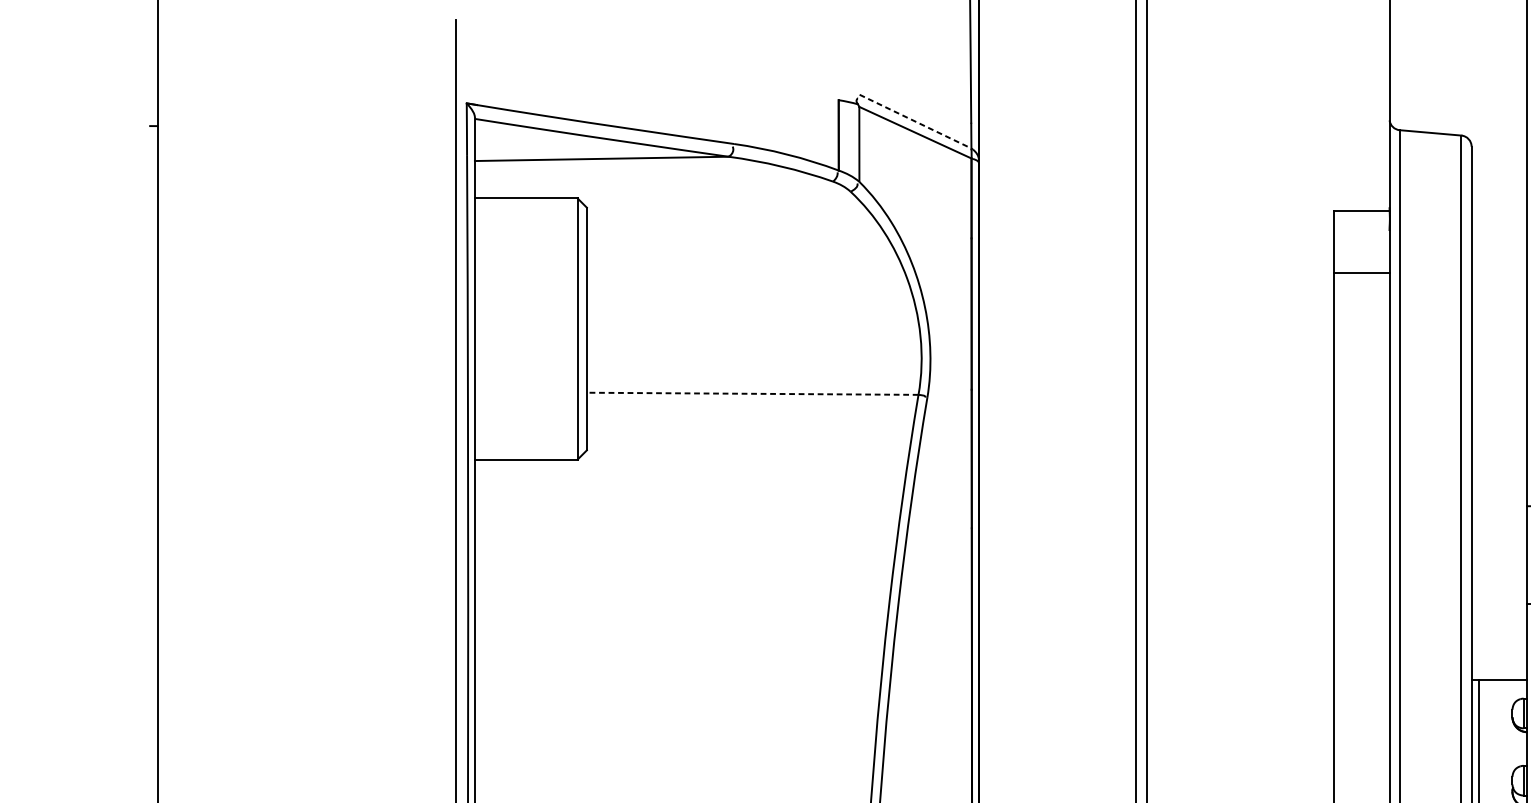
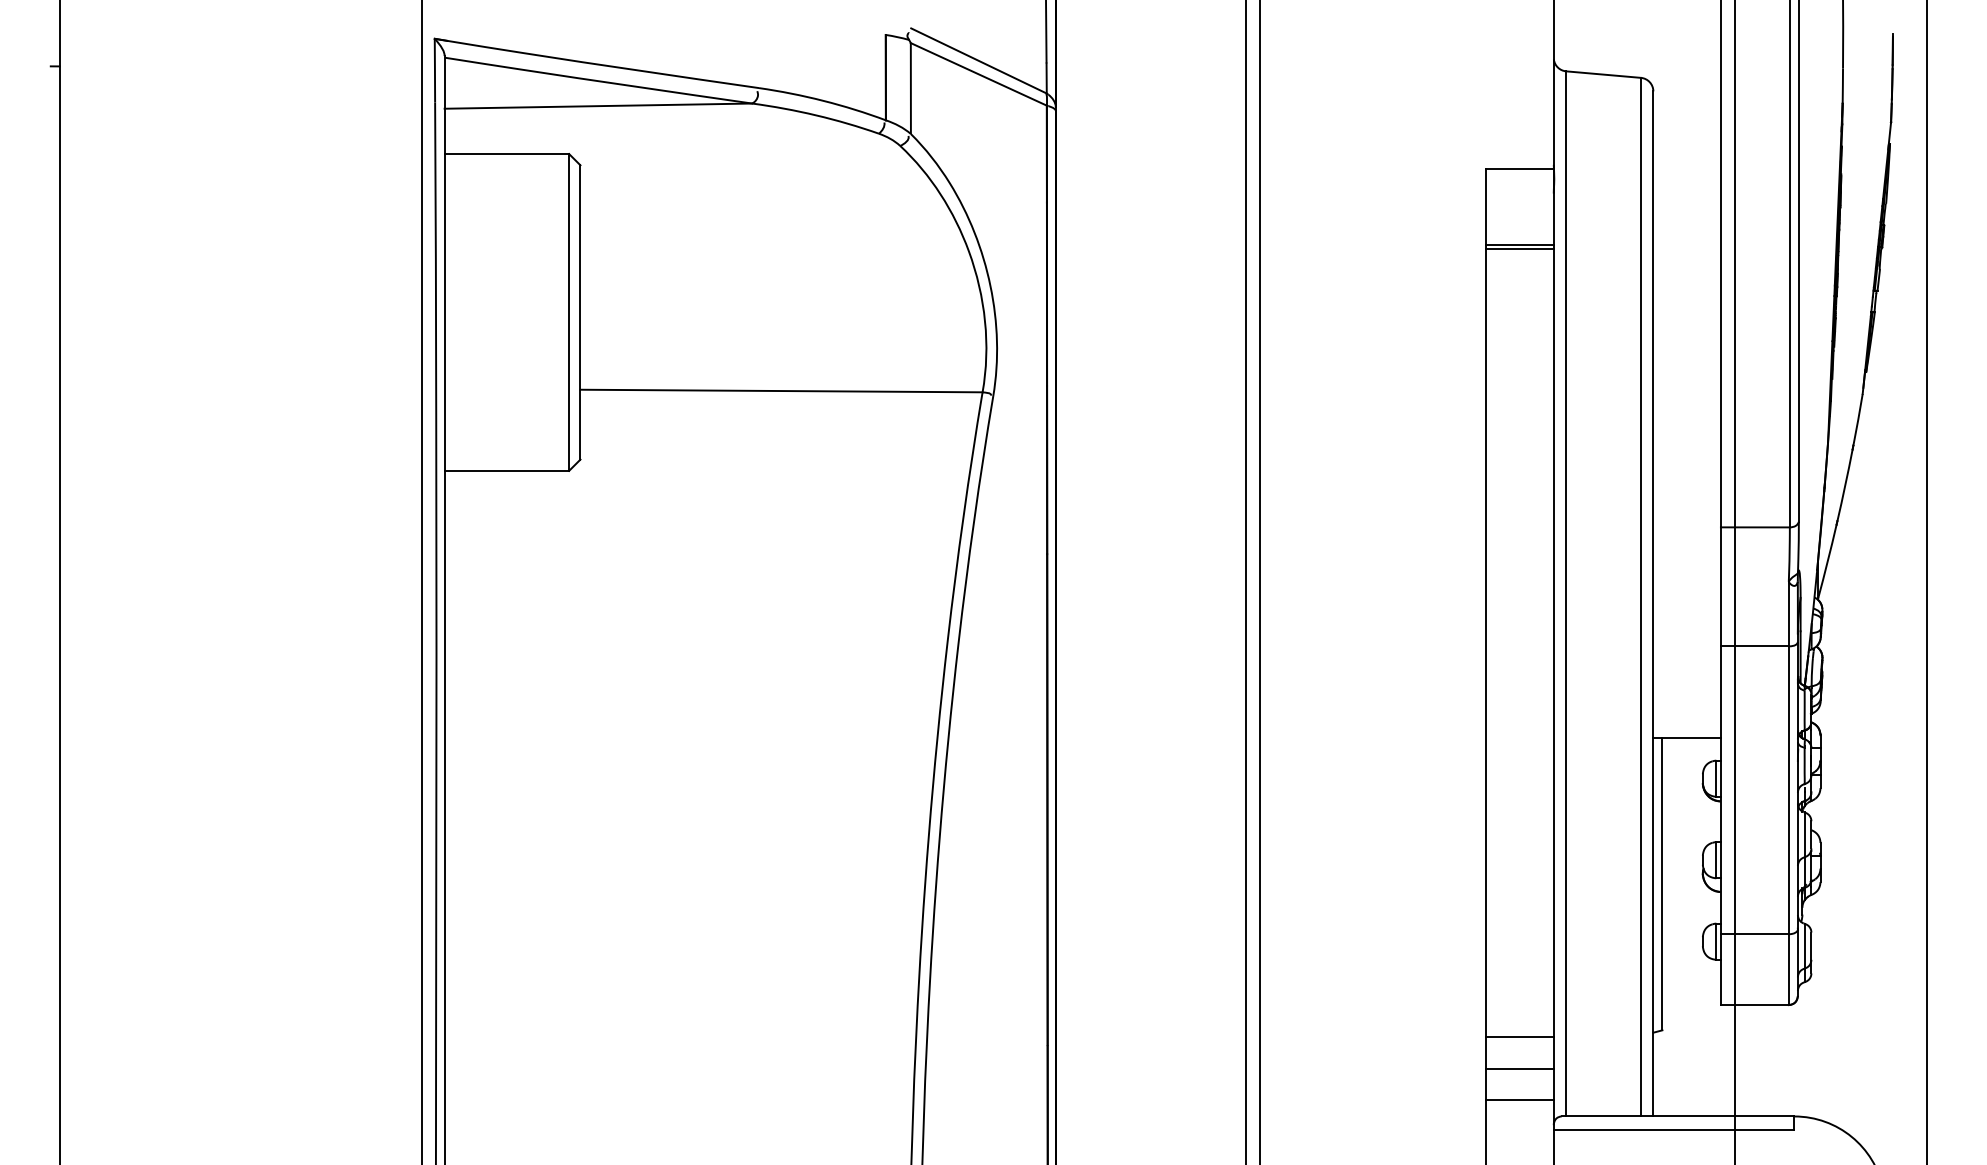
line: (915, 122) -> (979, 61), dashed -> solid
line: (1361, 276) -> (1519, 248), added
line: (752, 394) -> (781, 391), dashed -> solid

